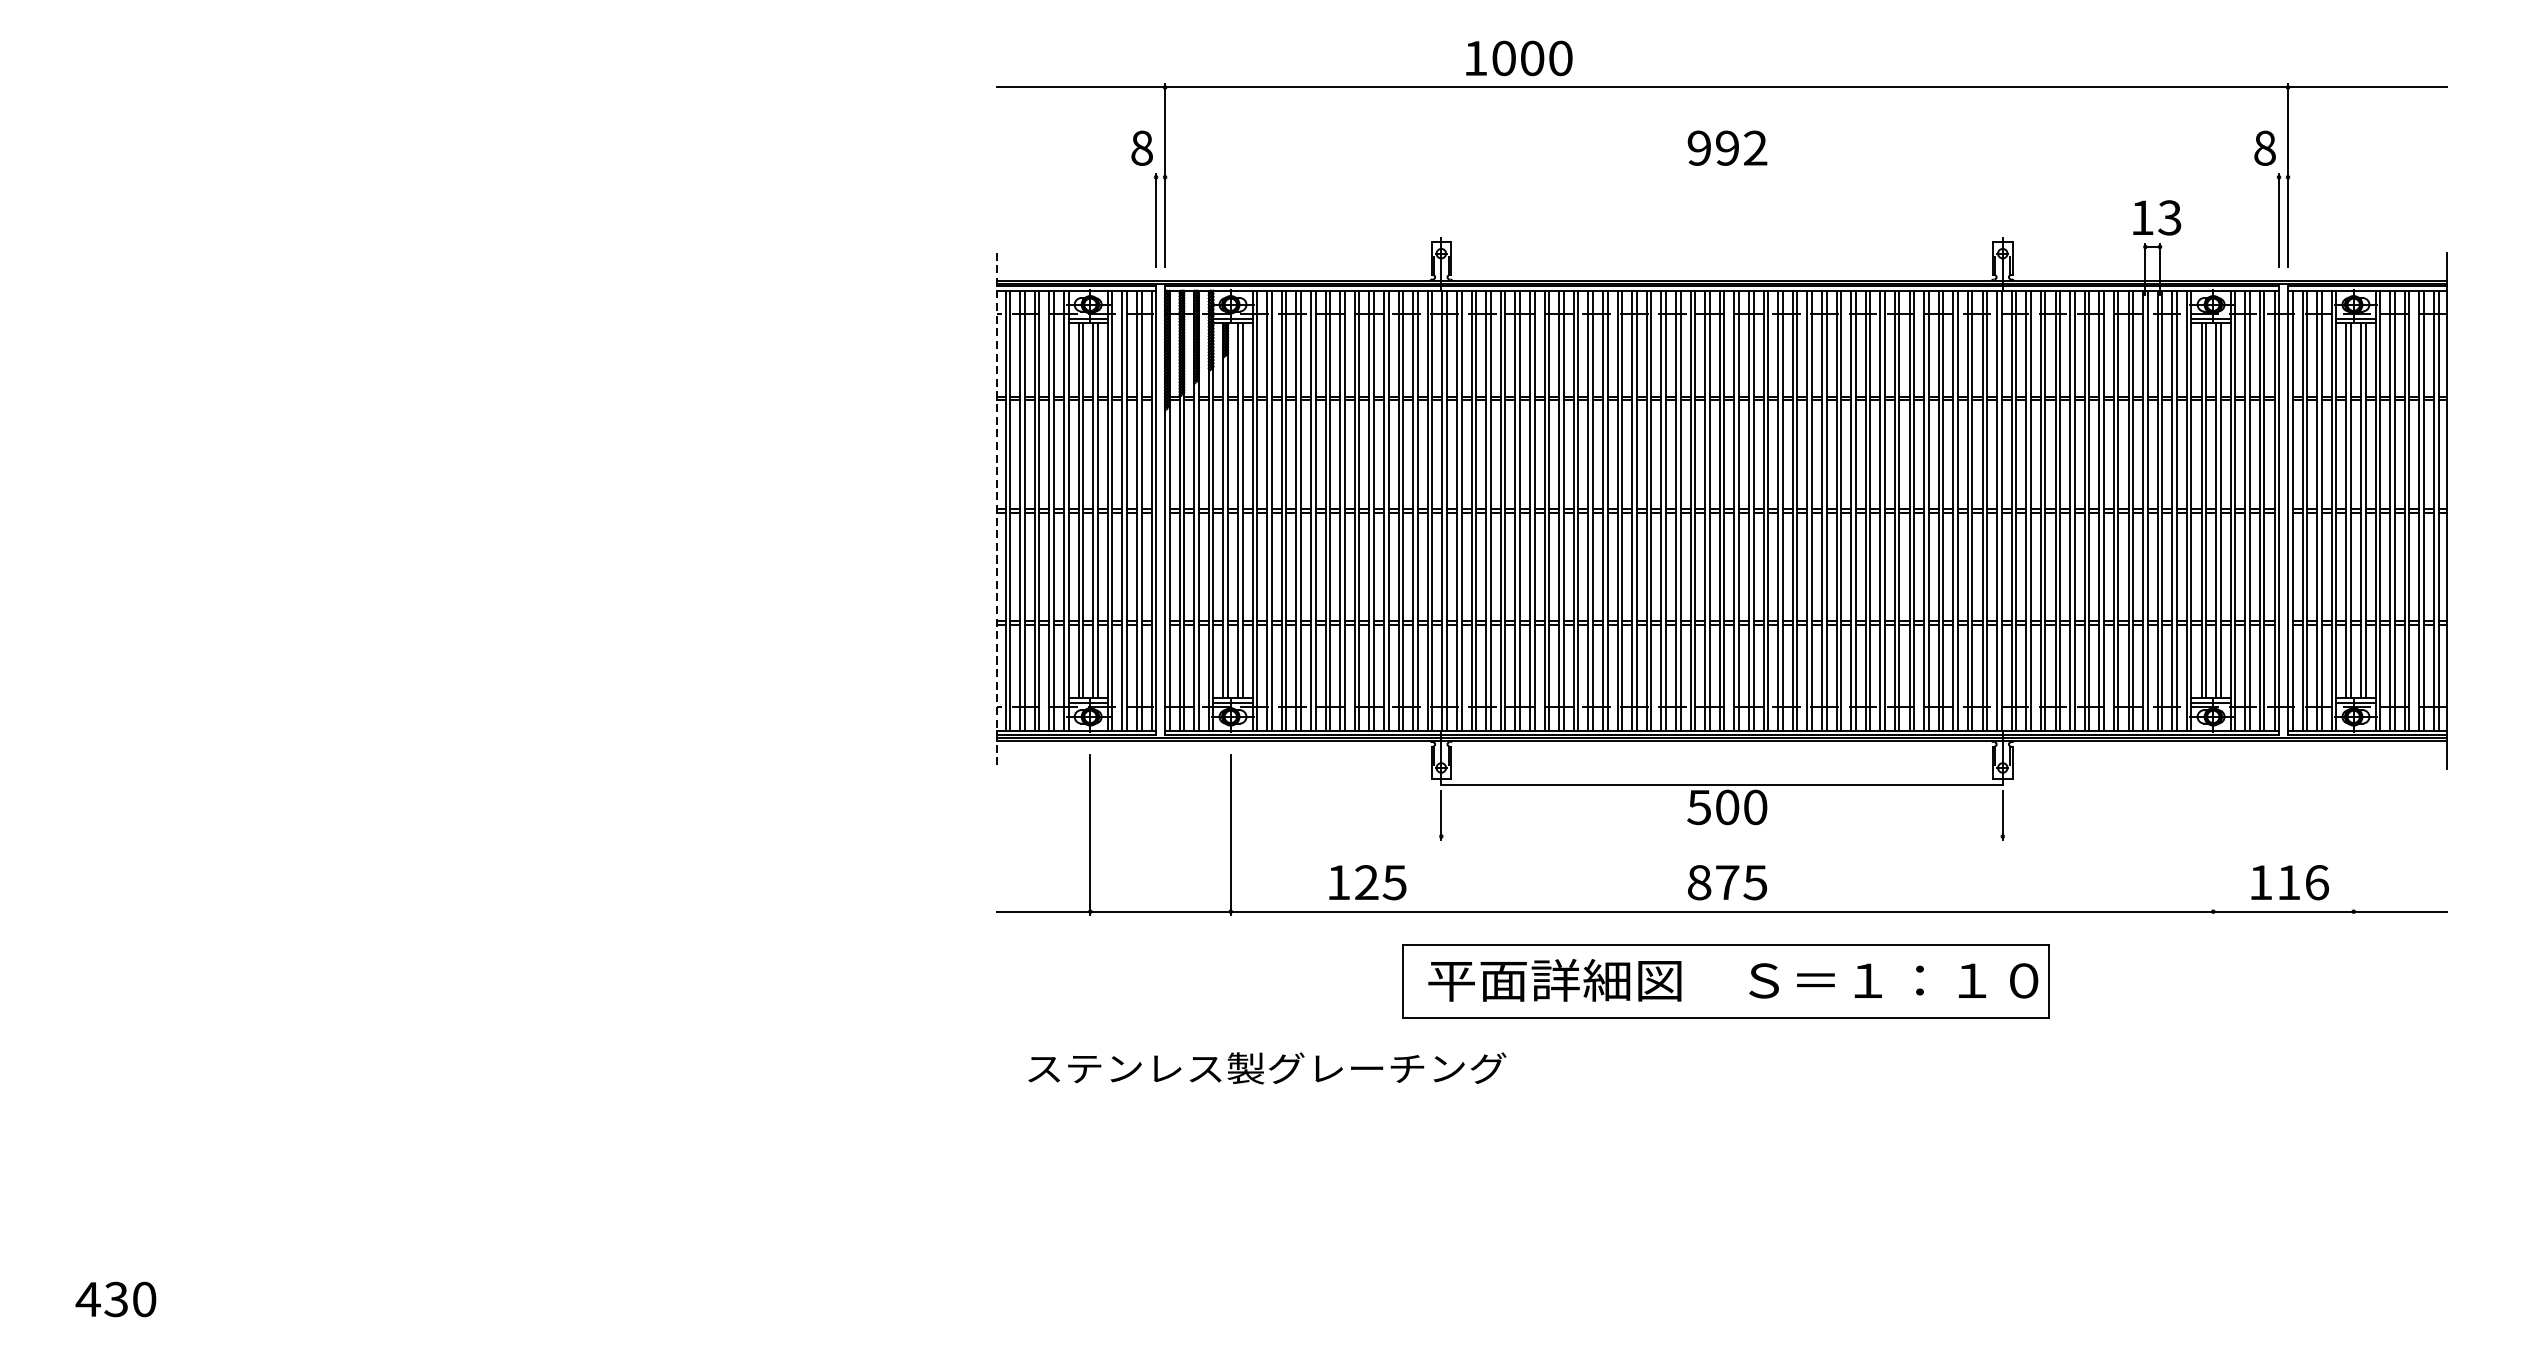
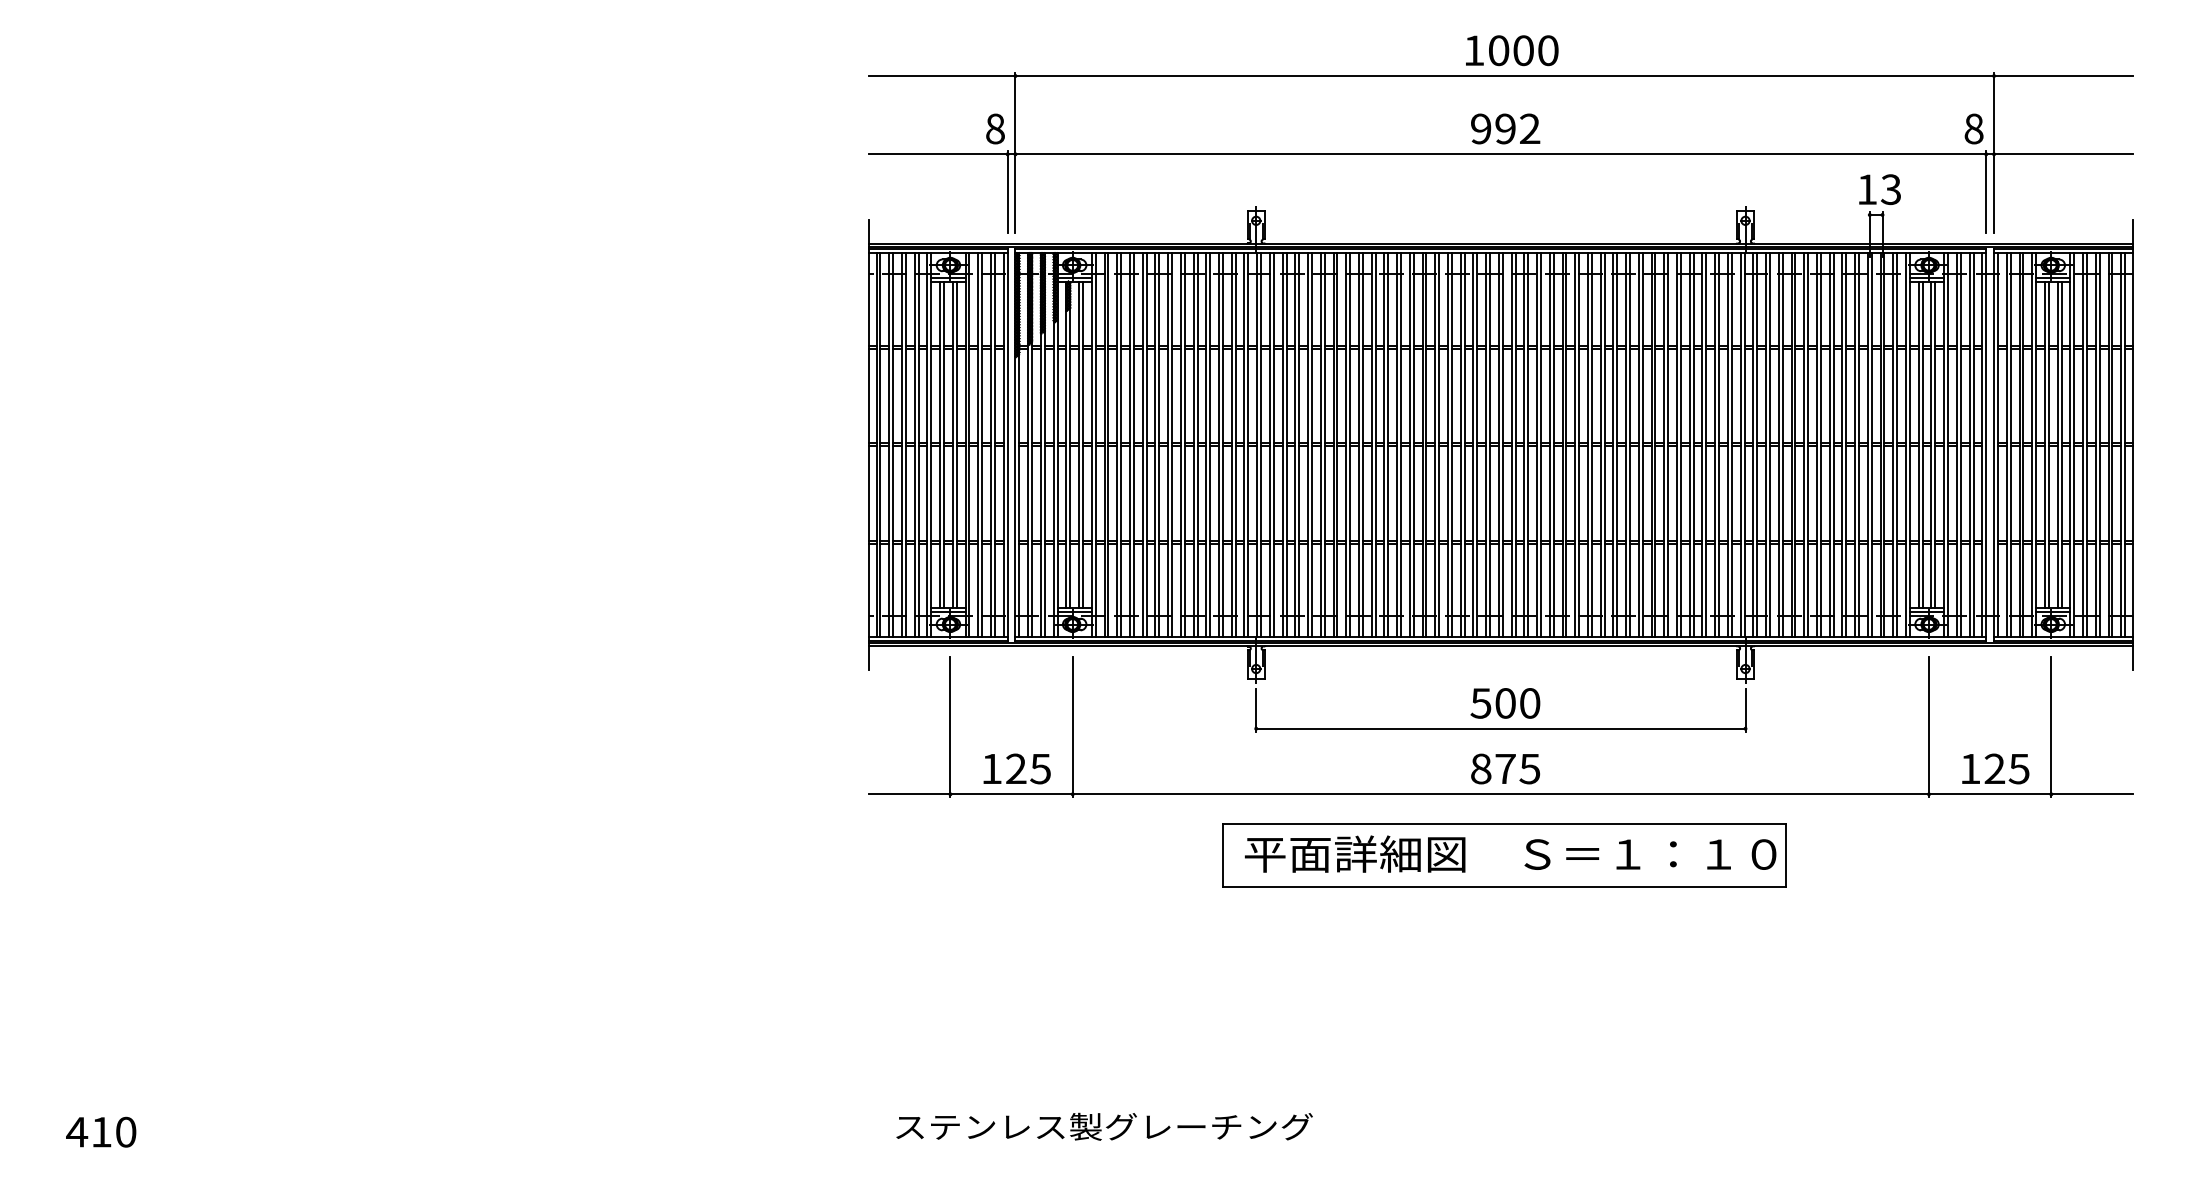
text: (1519, 58) -> (1512, 50), moved
line: (1721, 177) -> (1500, 154), added
line: (996, 511) -> (868, 445), dashed -> solid
line: (1721, 784) -> (1500, 728), moved
line: (2212, 835) -> (1928, 727), added
line: (2353, 835) -> (2051, 727), added
text: (1367, 882) -> (1016, 768), moved
text: (2302, 882) -> (2006, 768), 116 -> 125
text: (1267, 1068) -> (1104, 1126), moved
text: (116, 1298) -> (101, 1131), 430 -> 410

